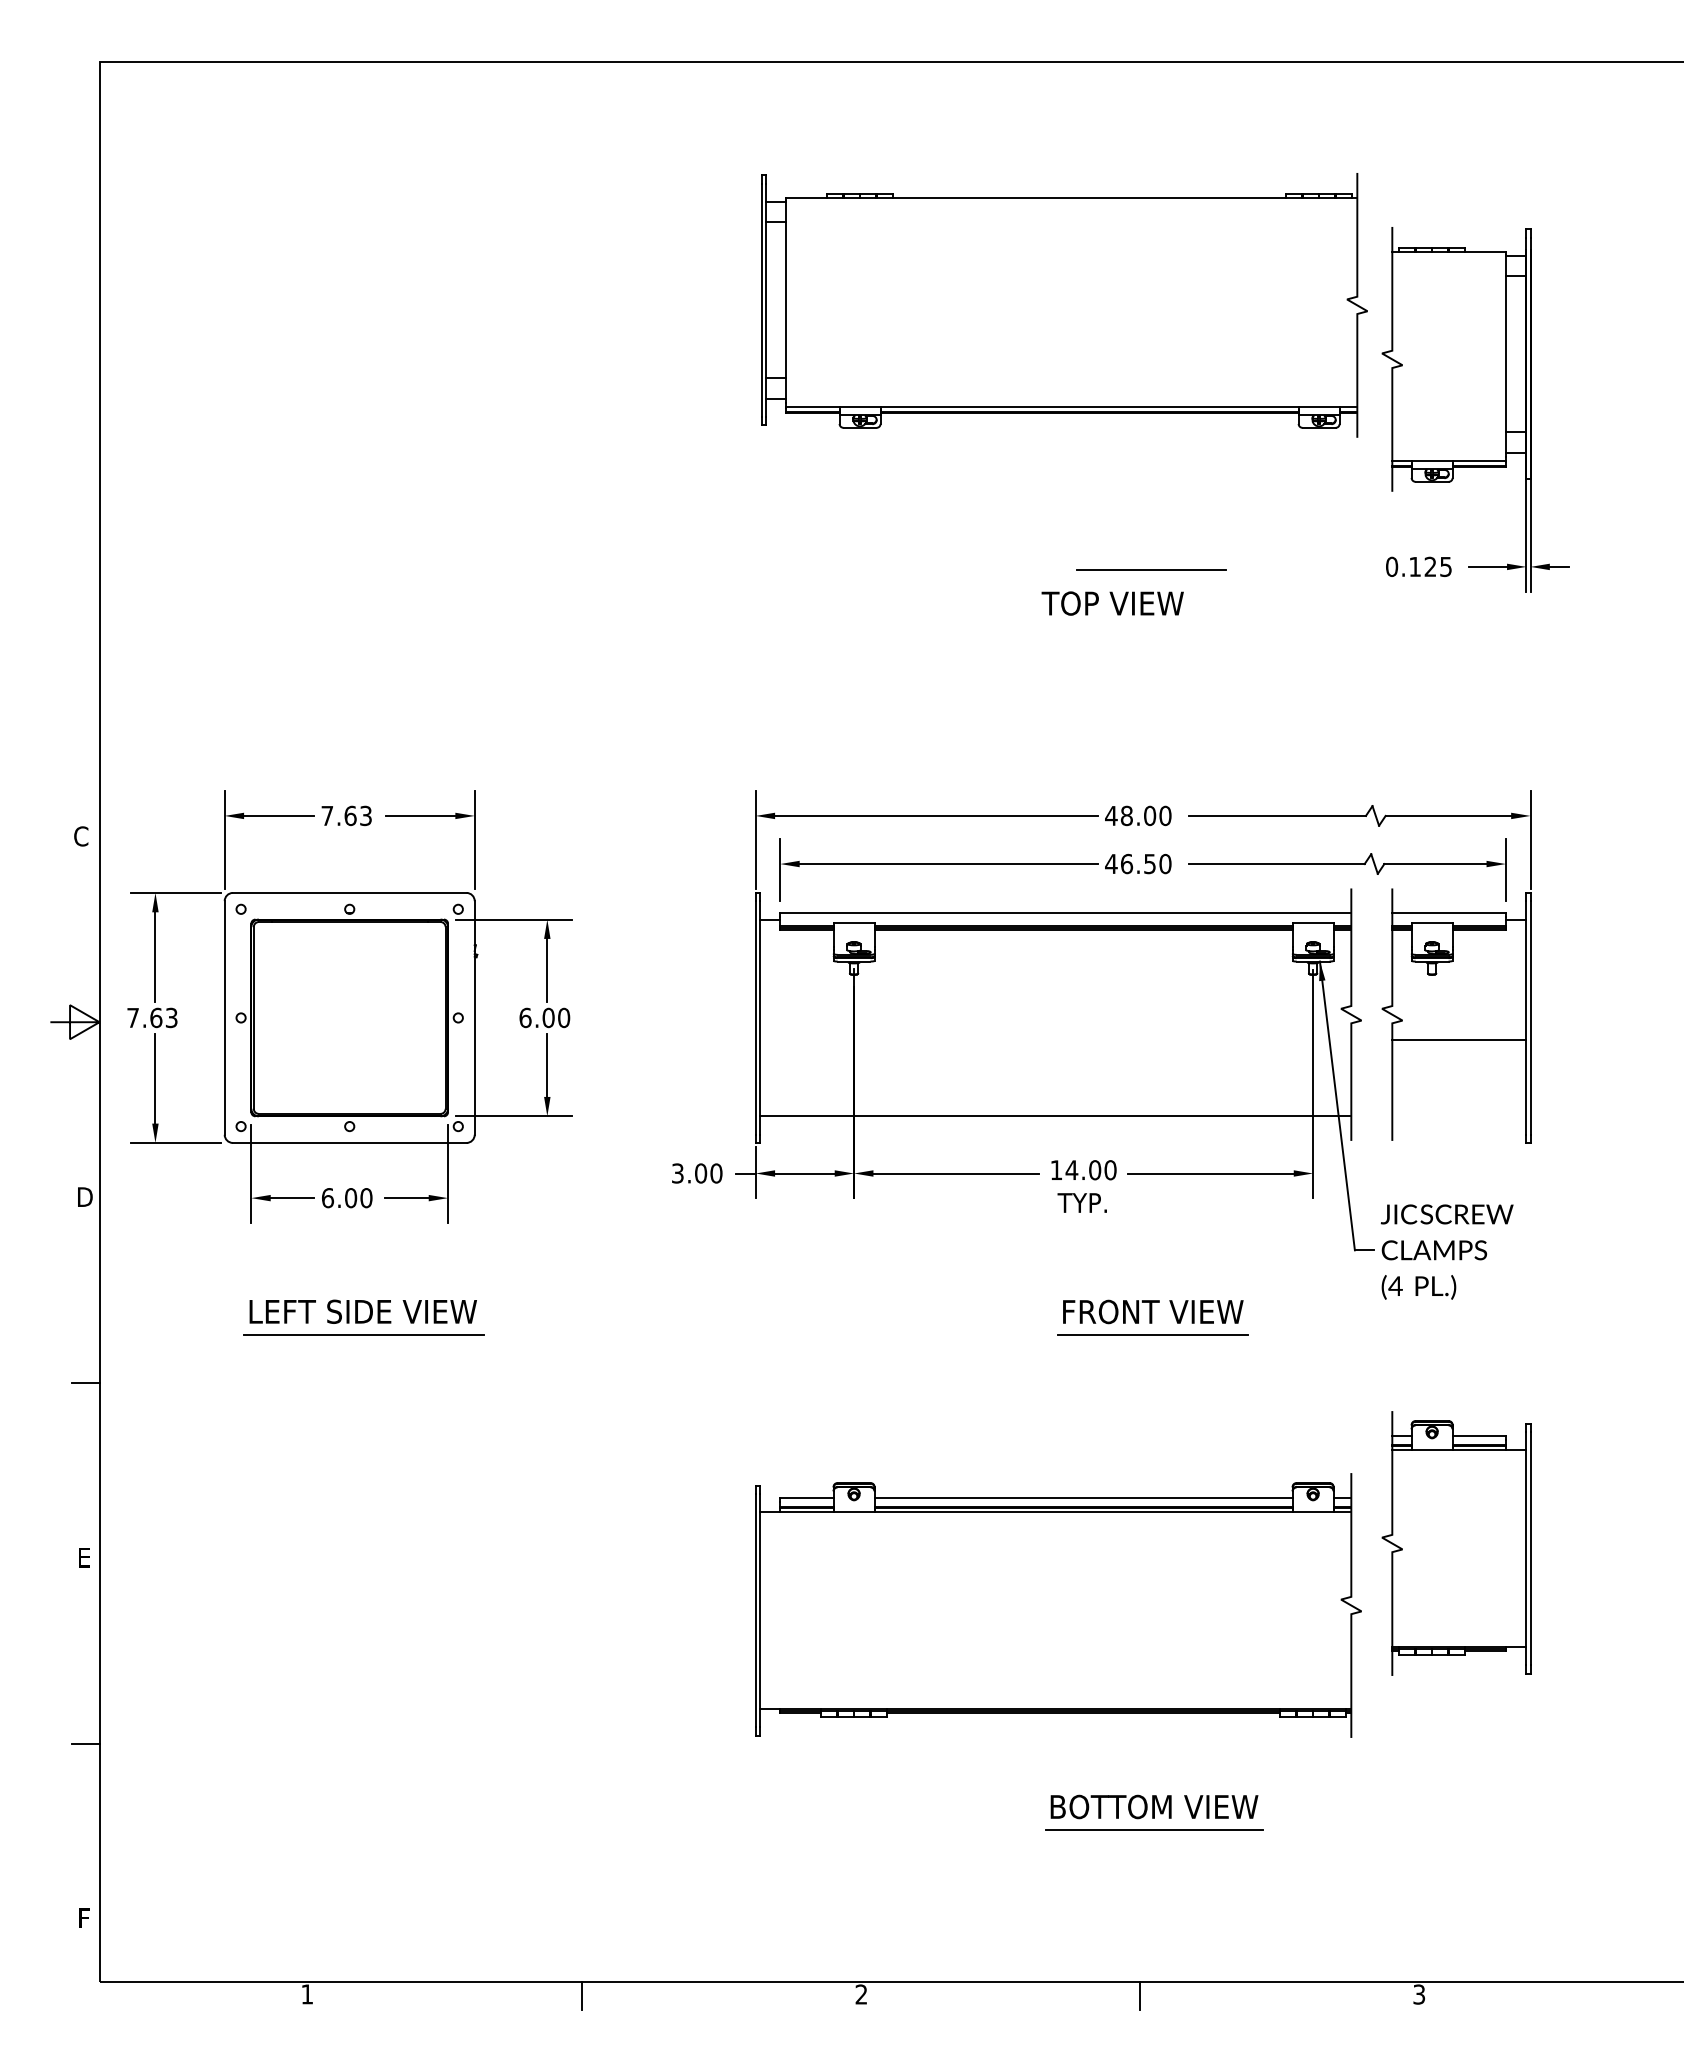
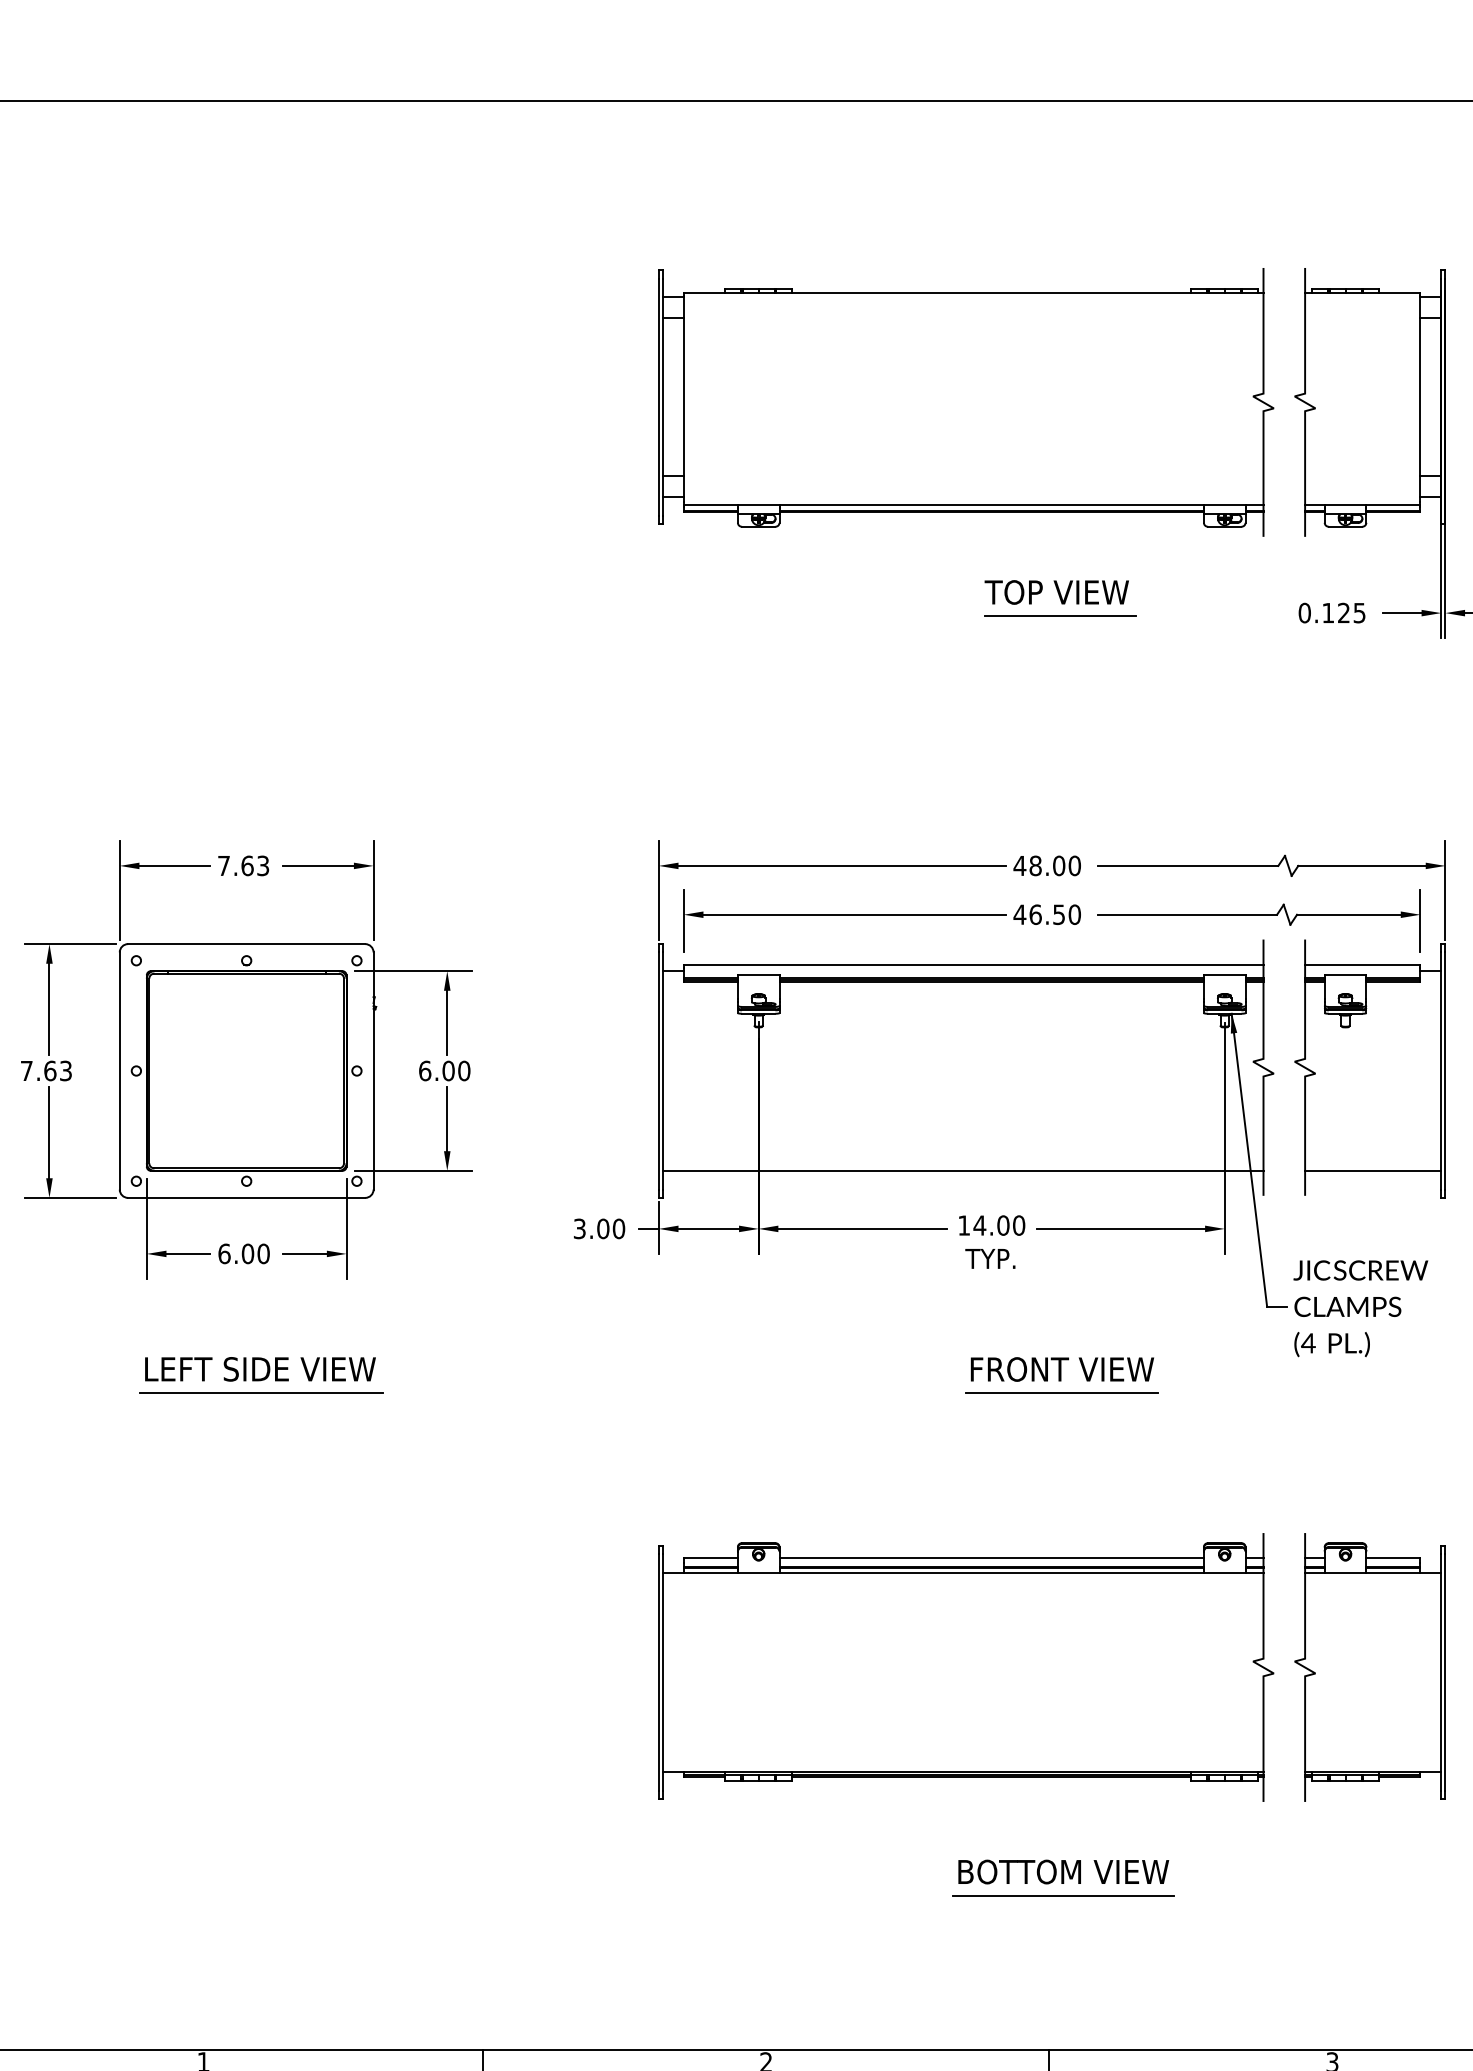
part: (1064, 305) -> (966, 402), moved
text: (1112, 603) -> (1056, 592), moved
line: (1459, 1040) -> (1373, 1171), moved
part: (1456, 1543) -> (1370, 1667), moved

